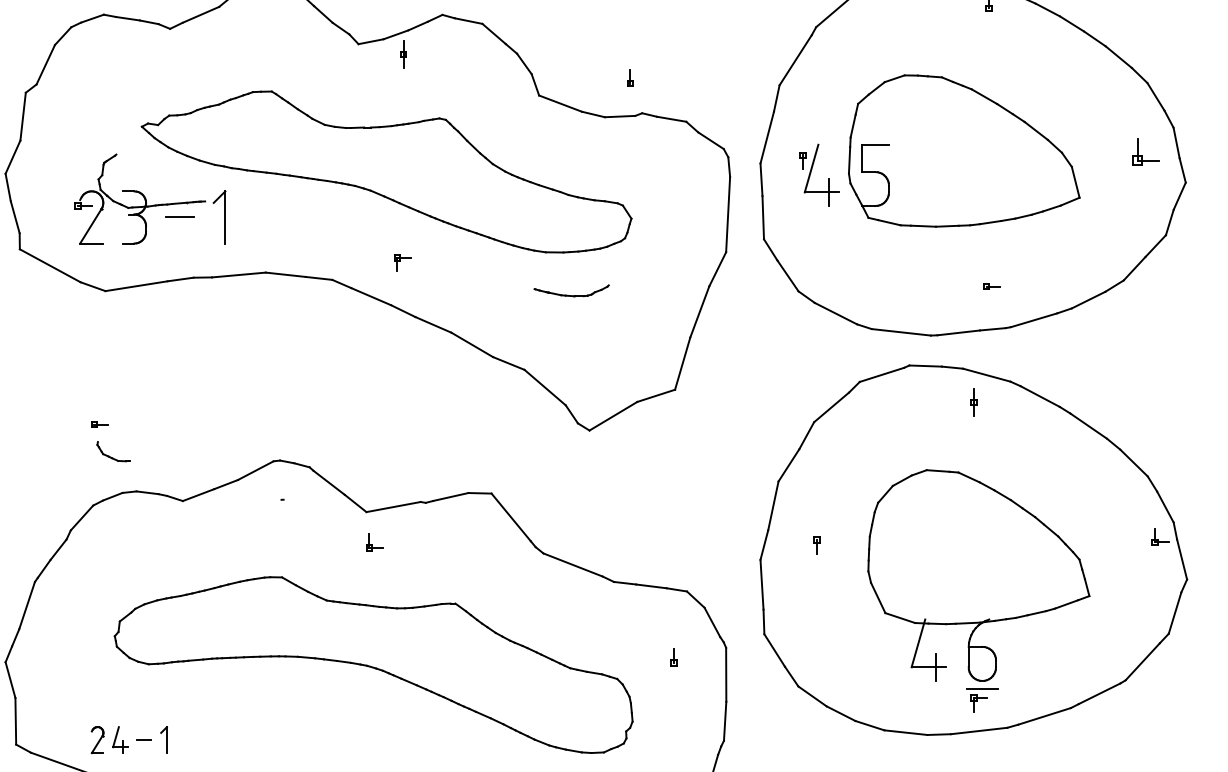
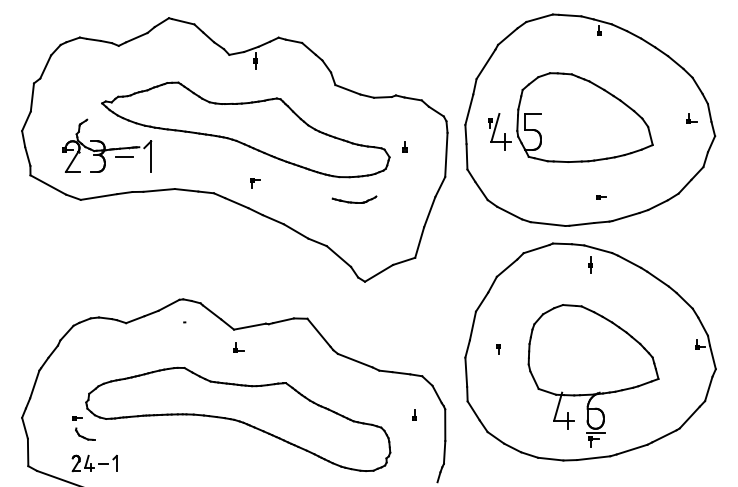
part: (629, 77) -> (404, 146), moved
part: (1145, 152) -> (691, 118), size x0.62
part: (110, 442) -> (83, 428), moved

